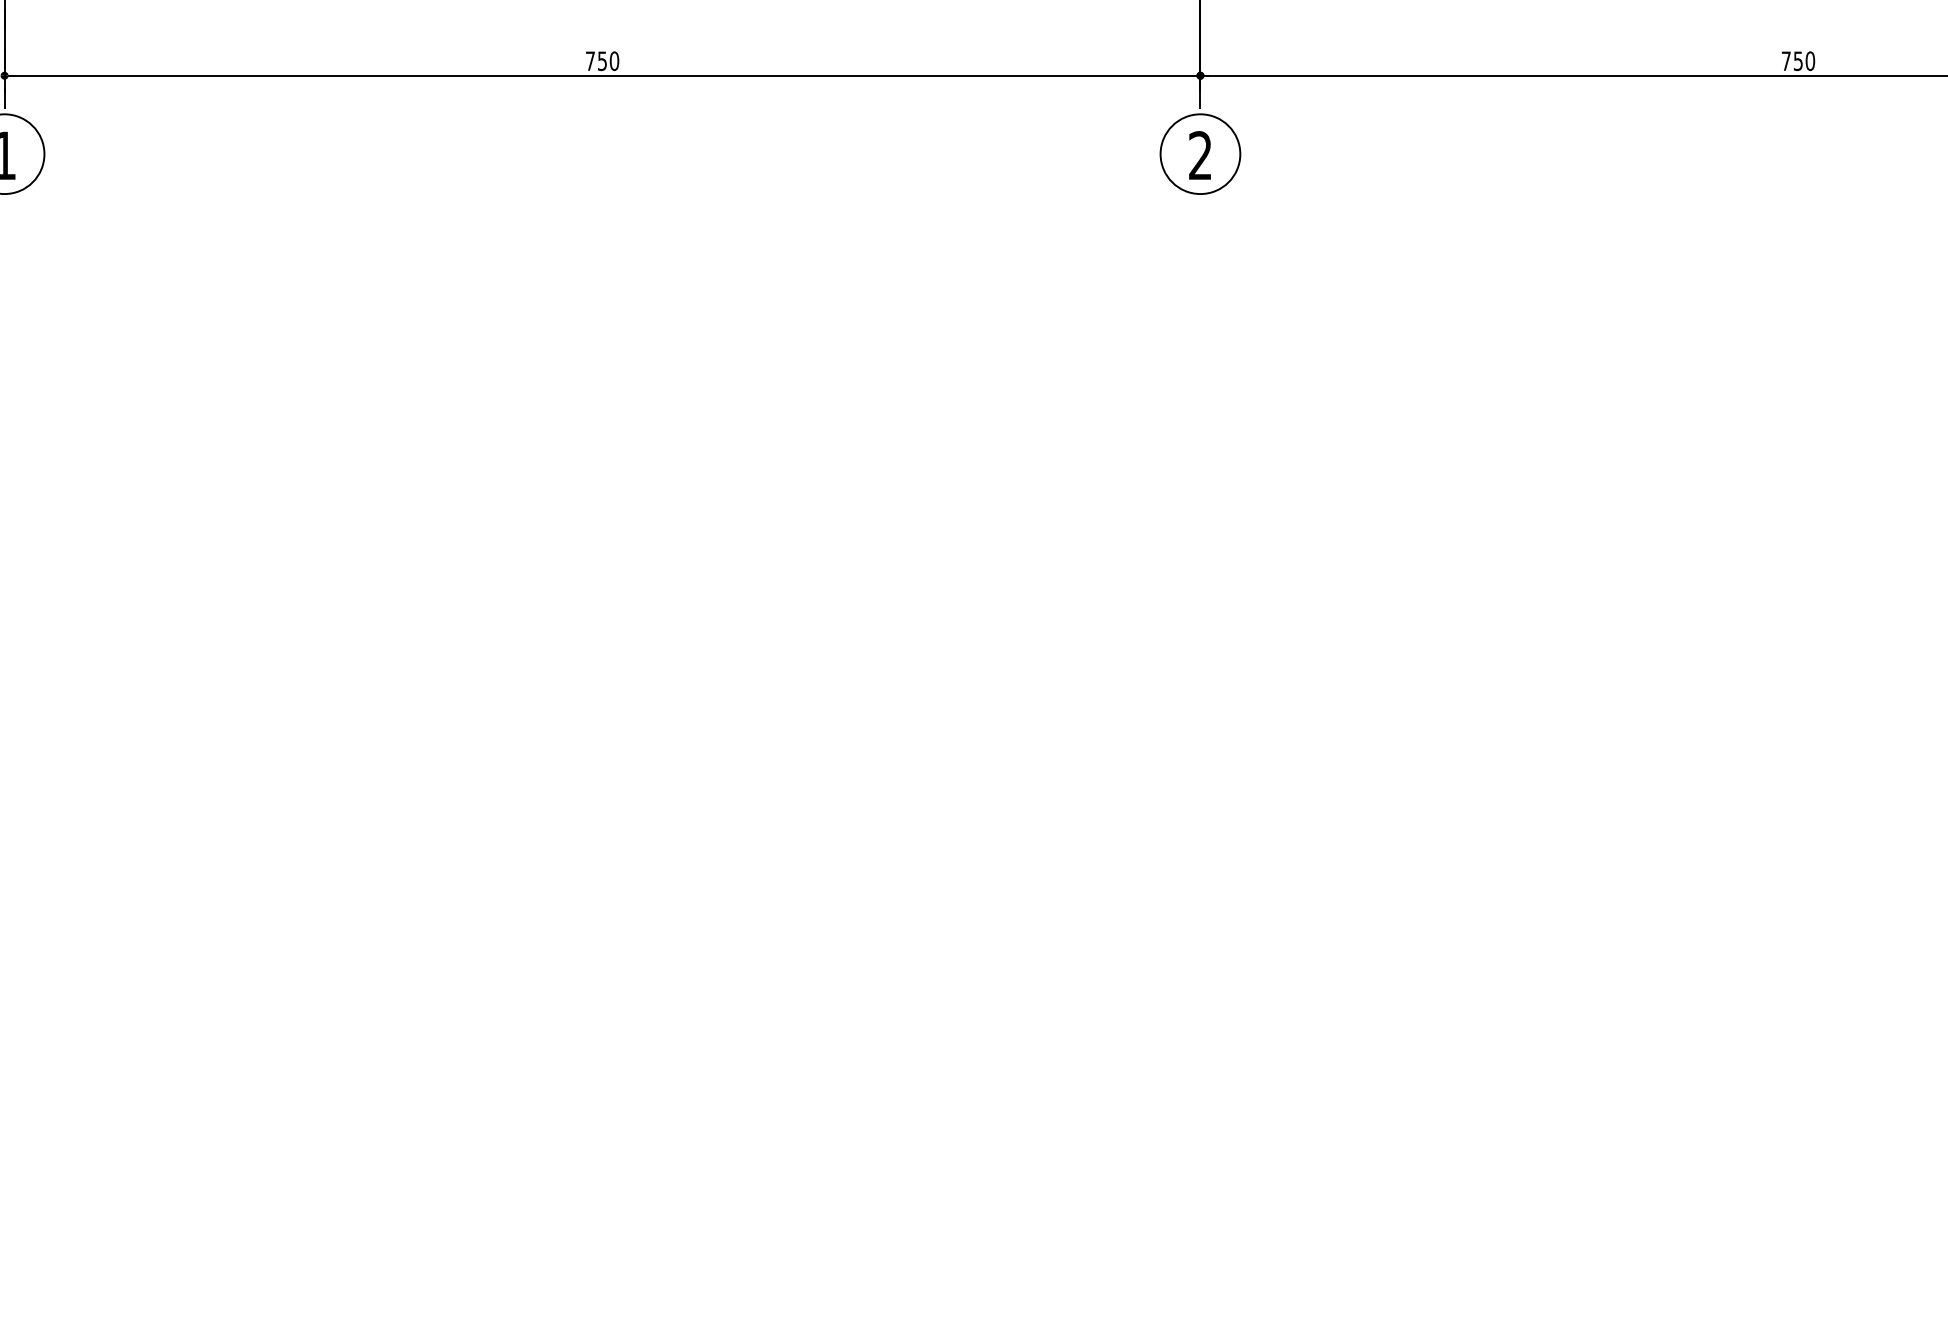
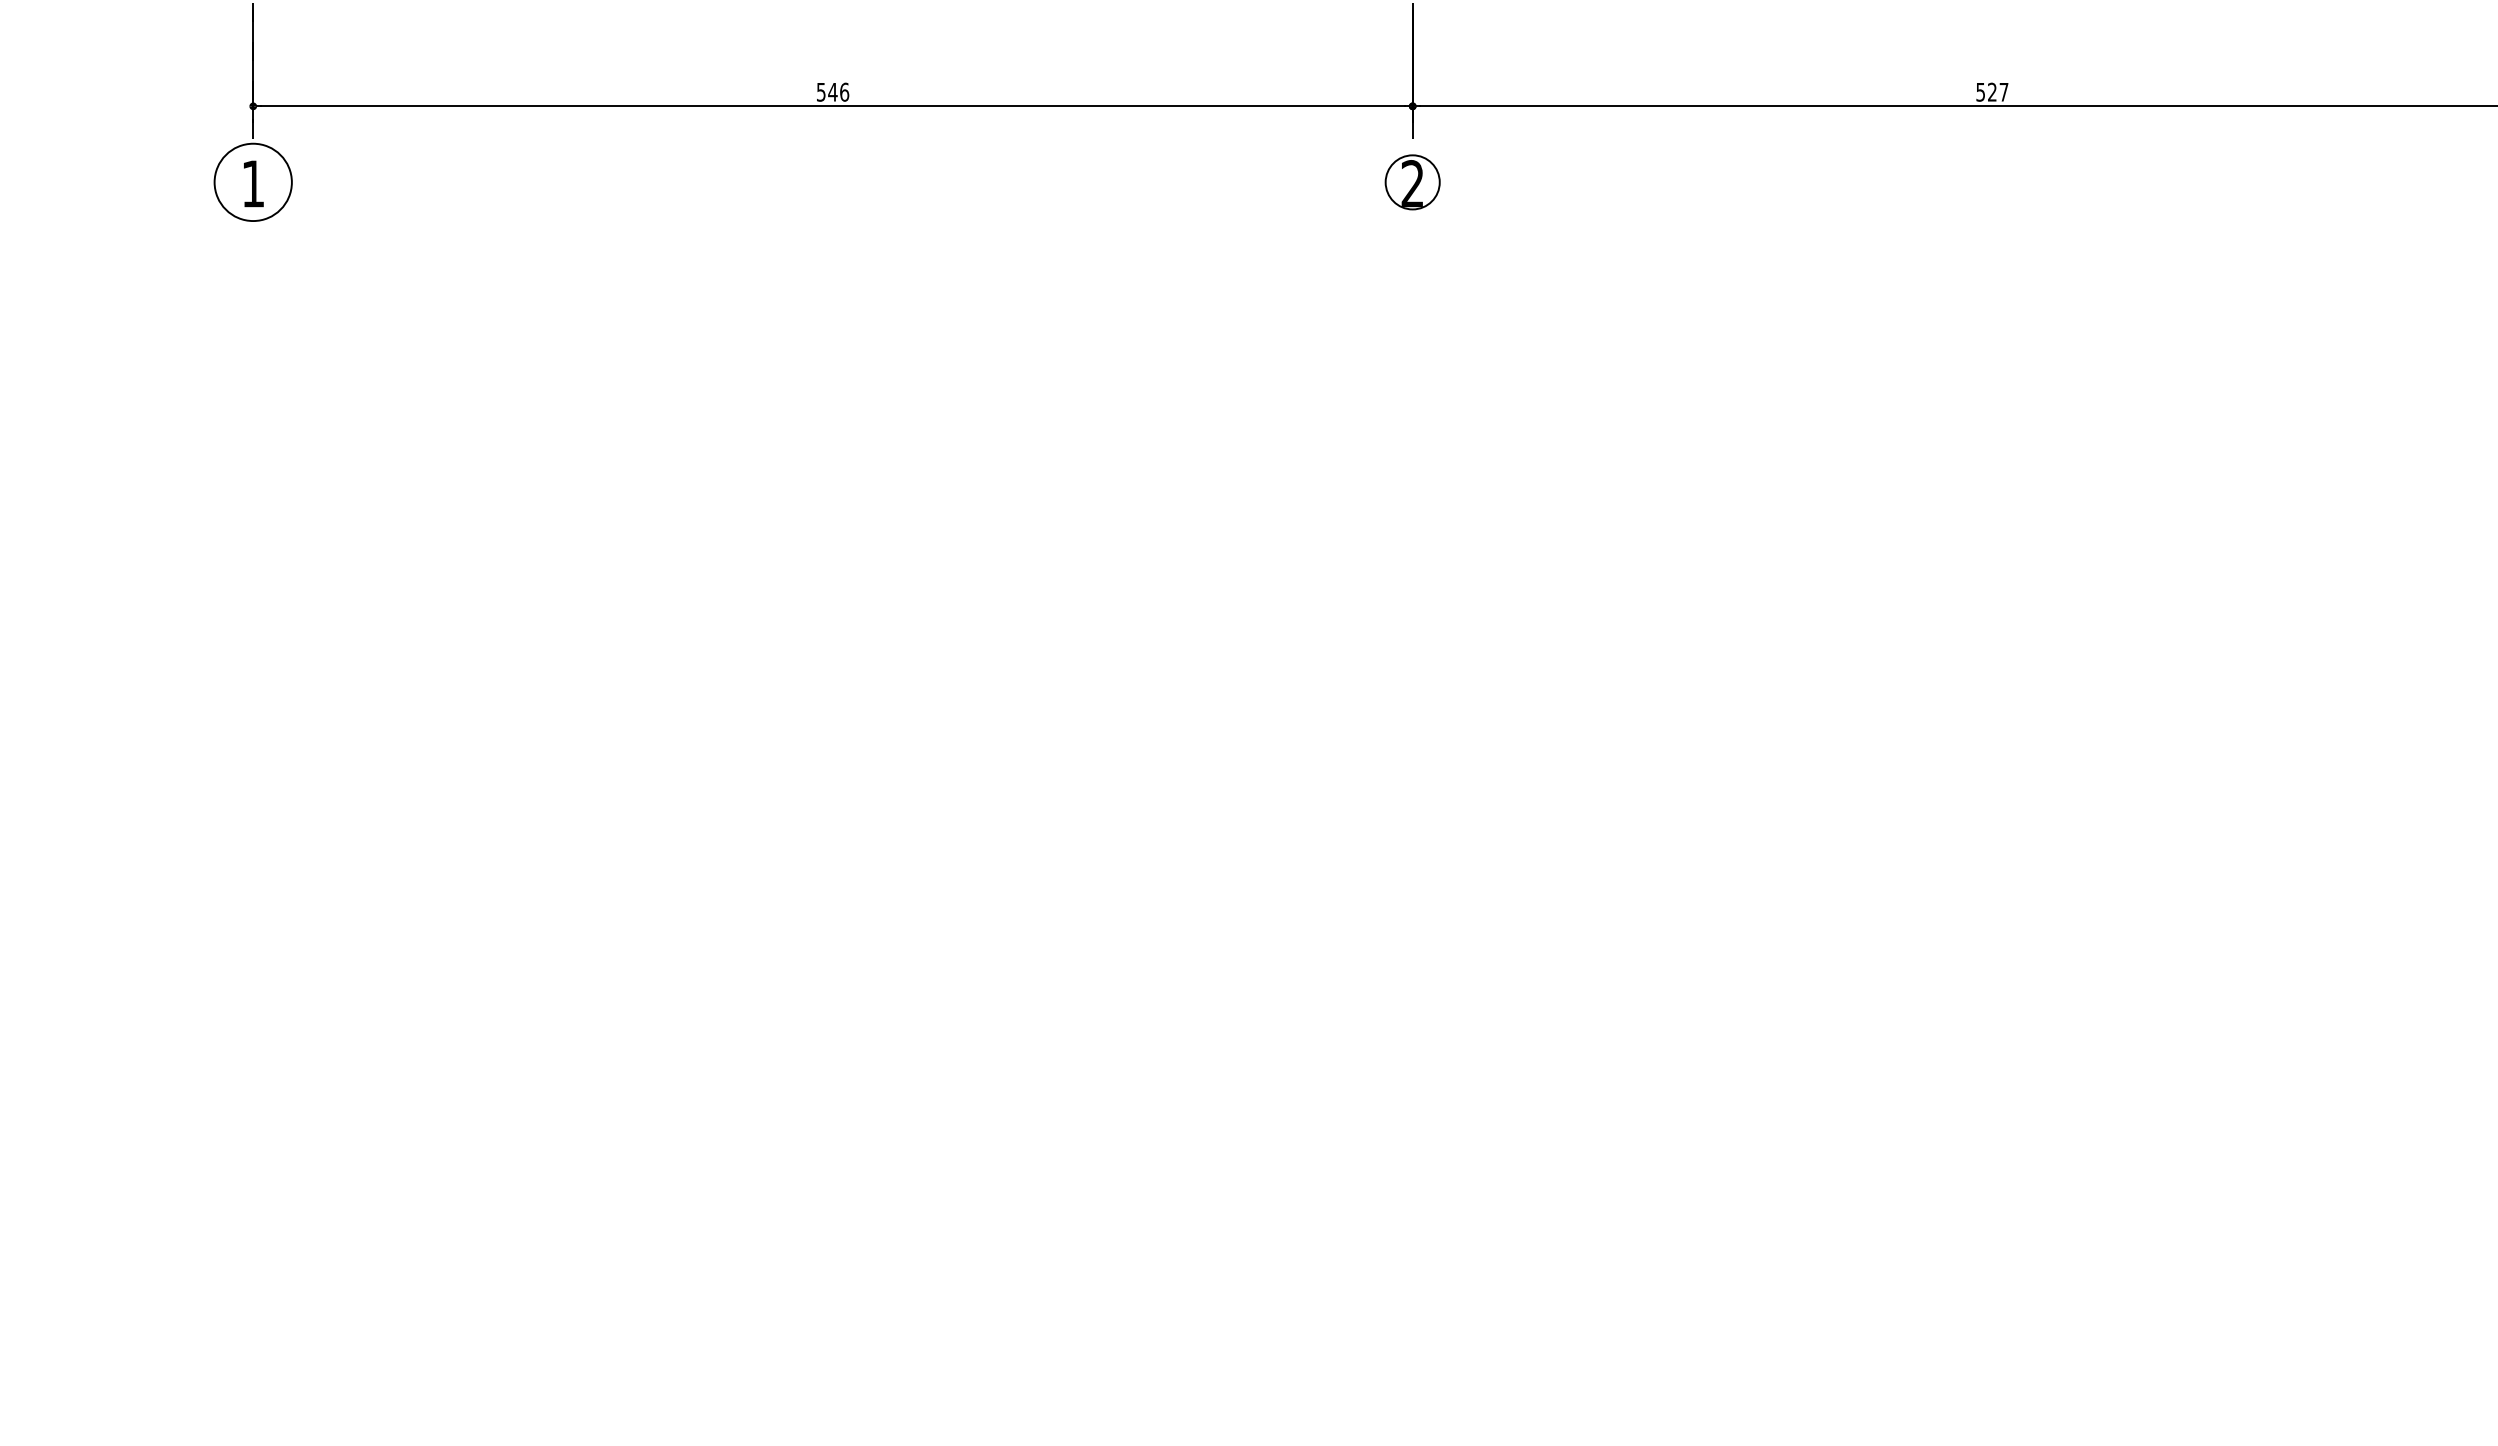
text: (603, 60) -> (833, 91), 750 -> 546
text: (1798, 60) -> (1992, 91), 750 -> 527
circle: (1200, 154) -> (1412, 182), size x0.7

